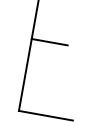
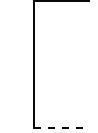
line: (49, 42) -> (52, 55), removed
line: (46, 115) -> (62, 128), solid -> dashed

